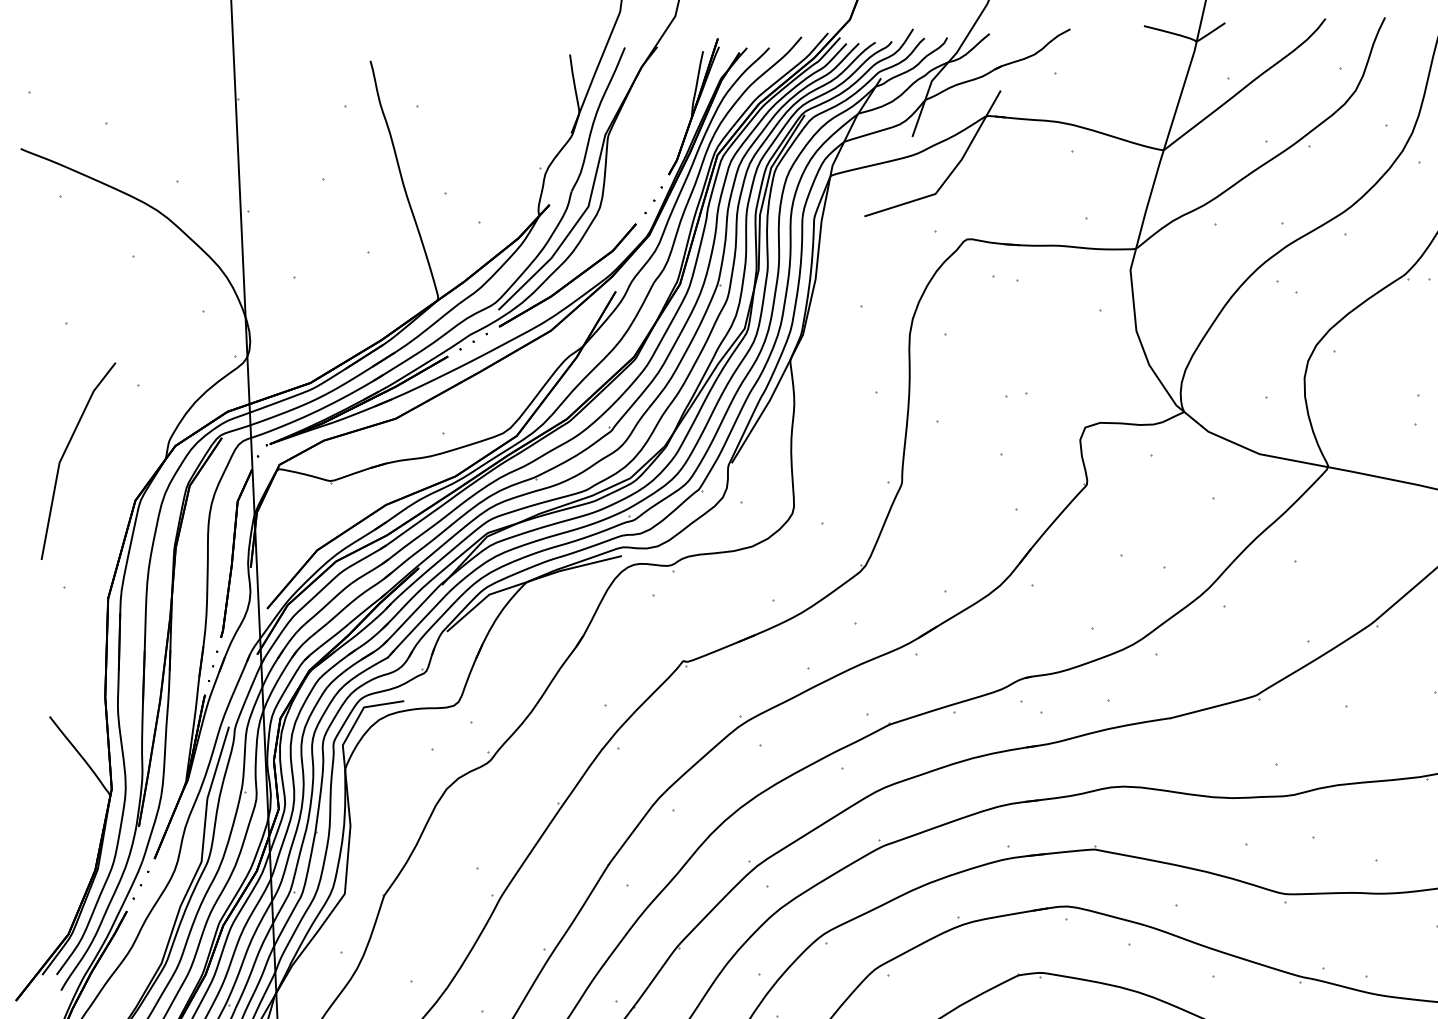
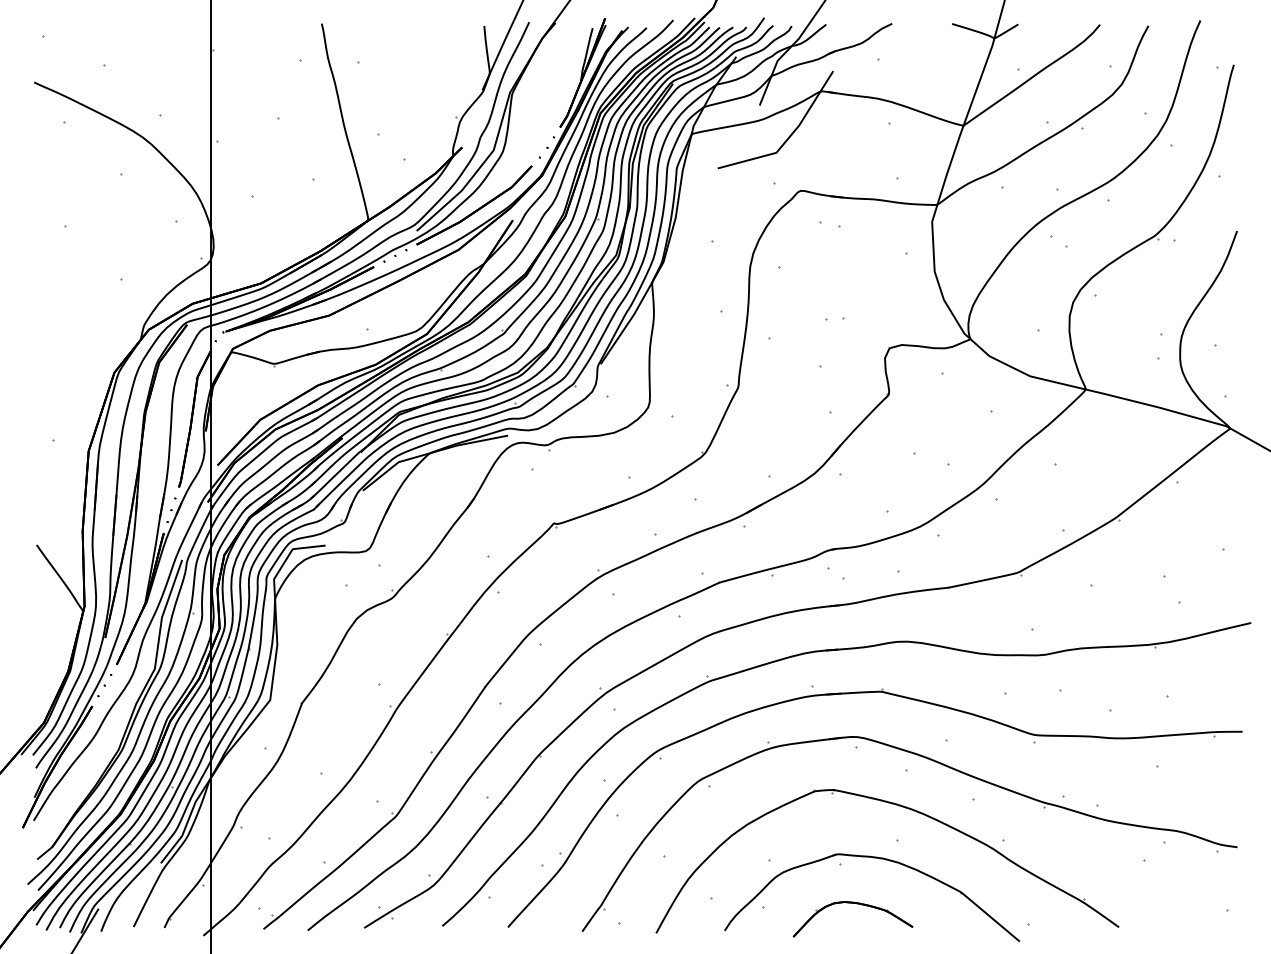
line: (64, 455) -> (58, 333), removed

